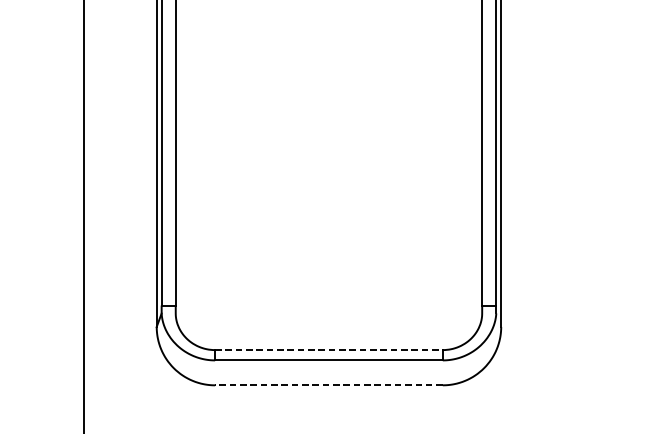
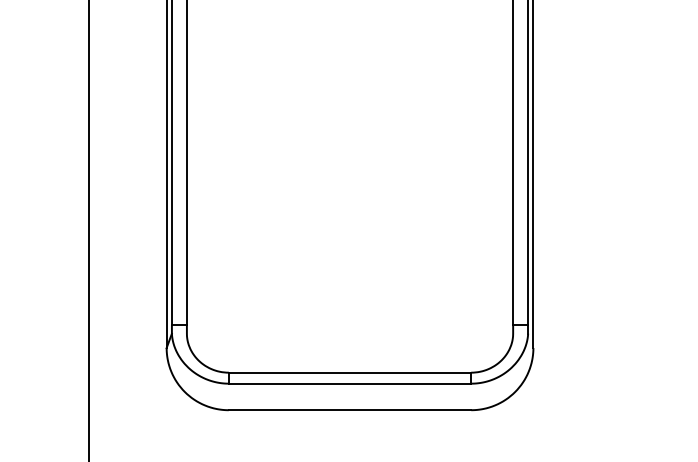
line: (329, 349) -> (350, 372), dashed -> solid
line: (328, 385) -> (349, 410), dashed -> solid

